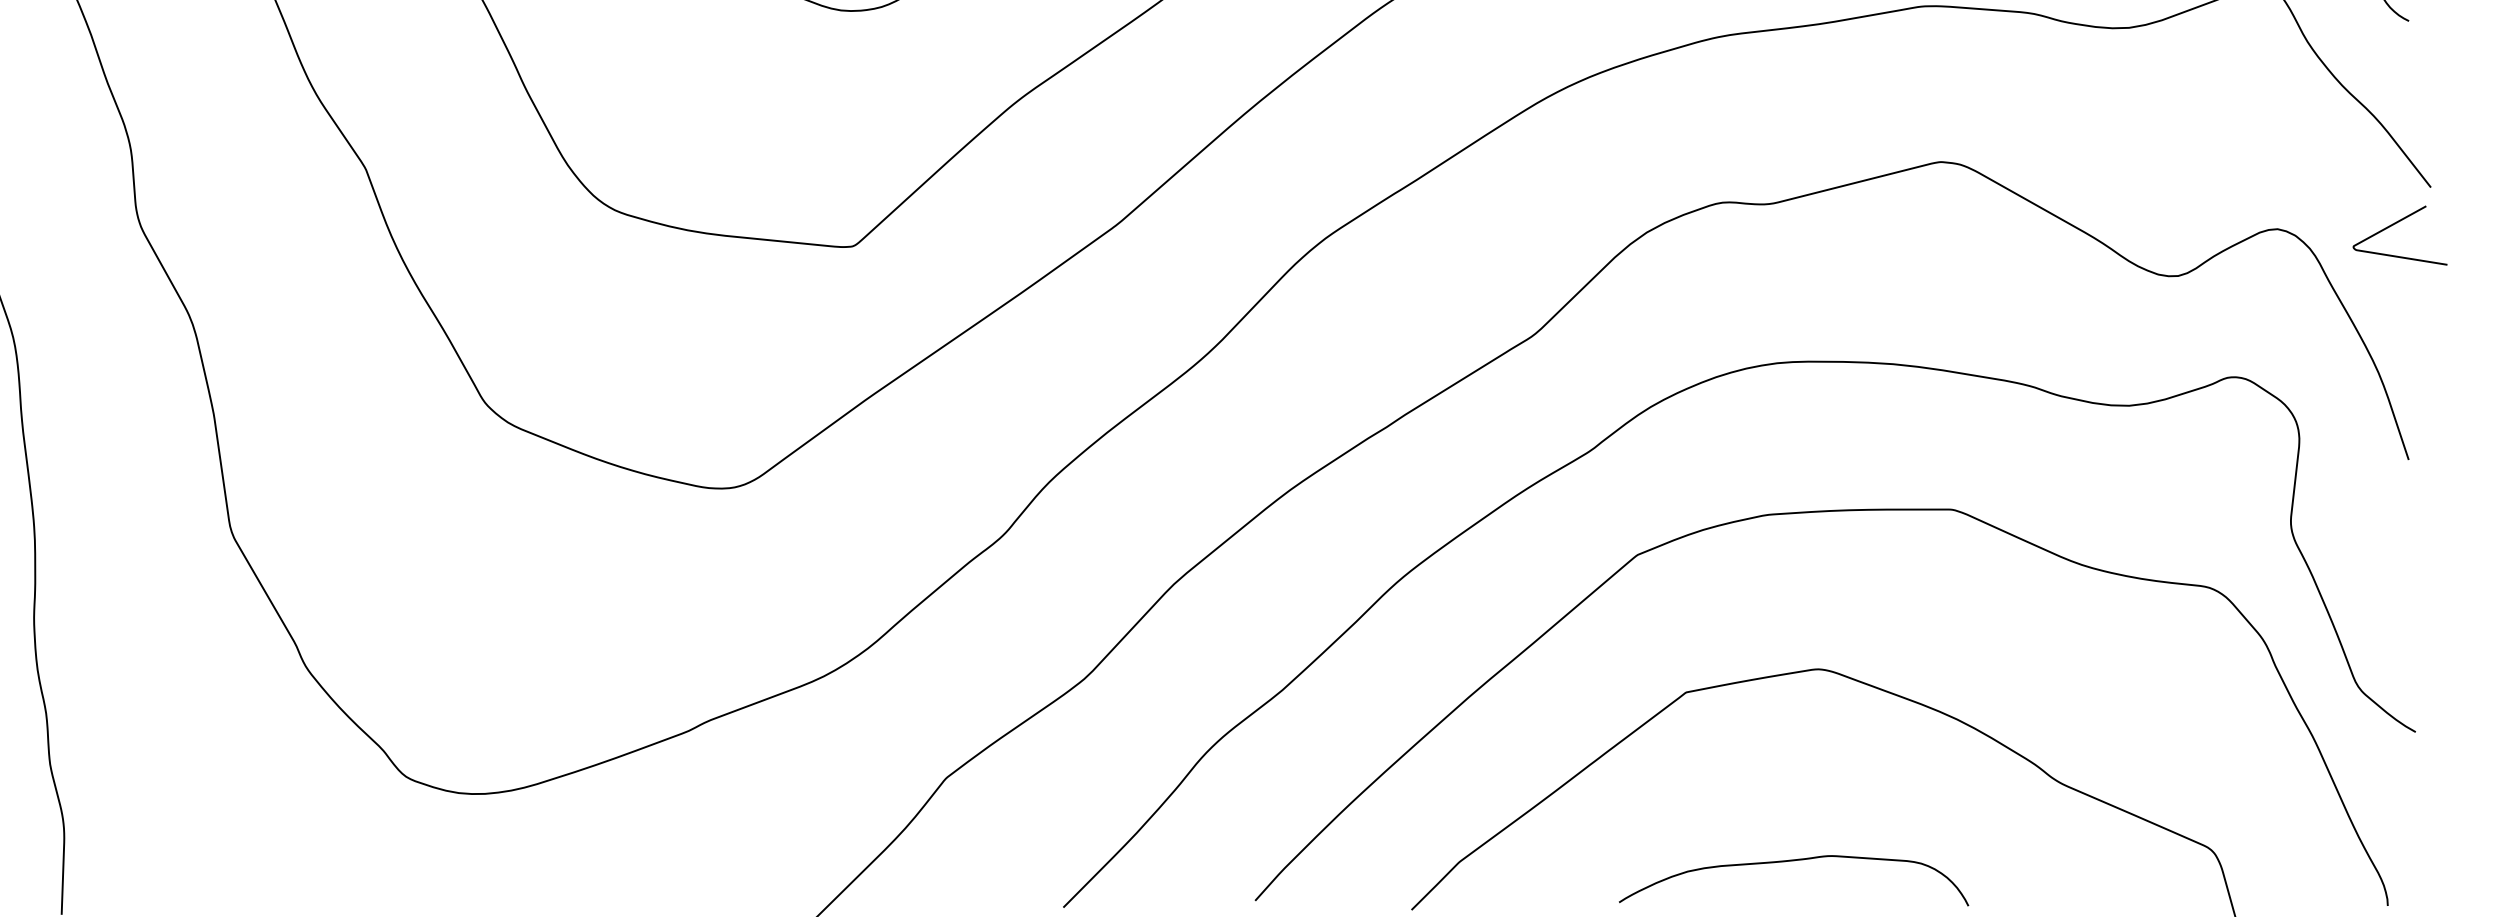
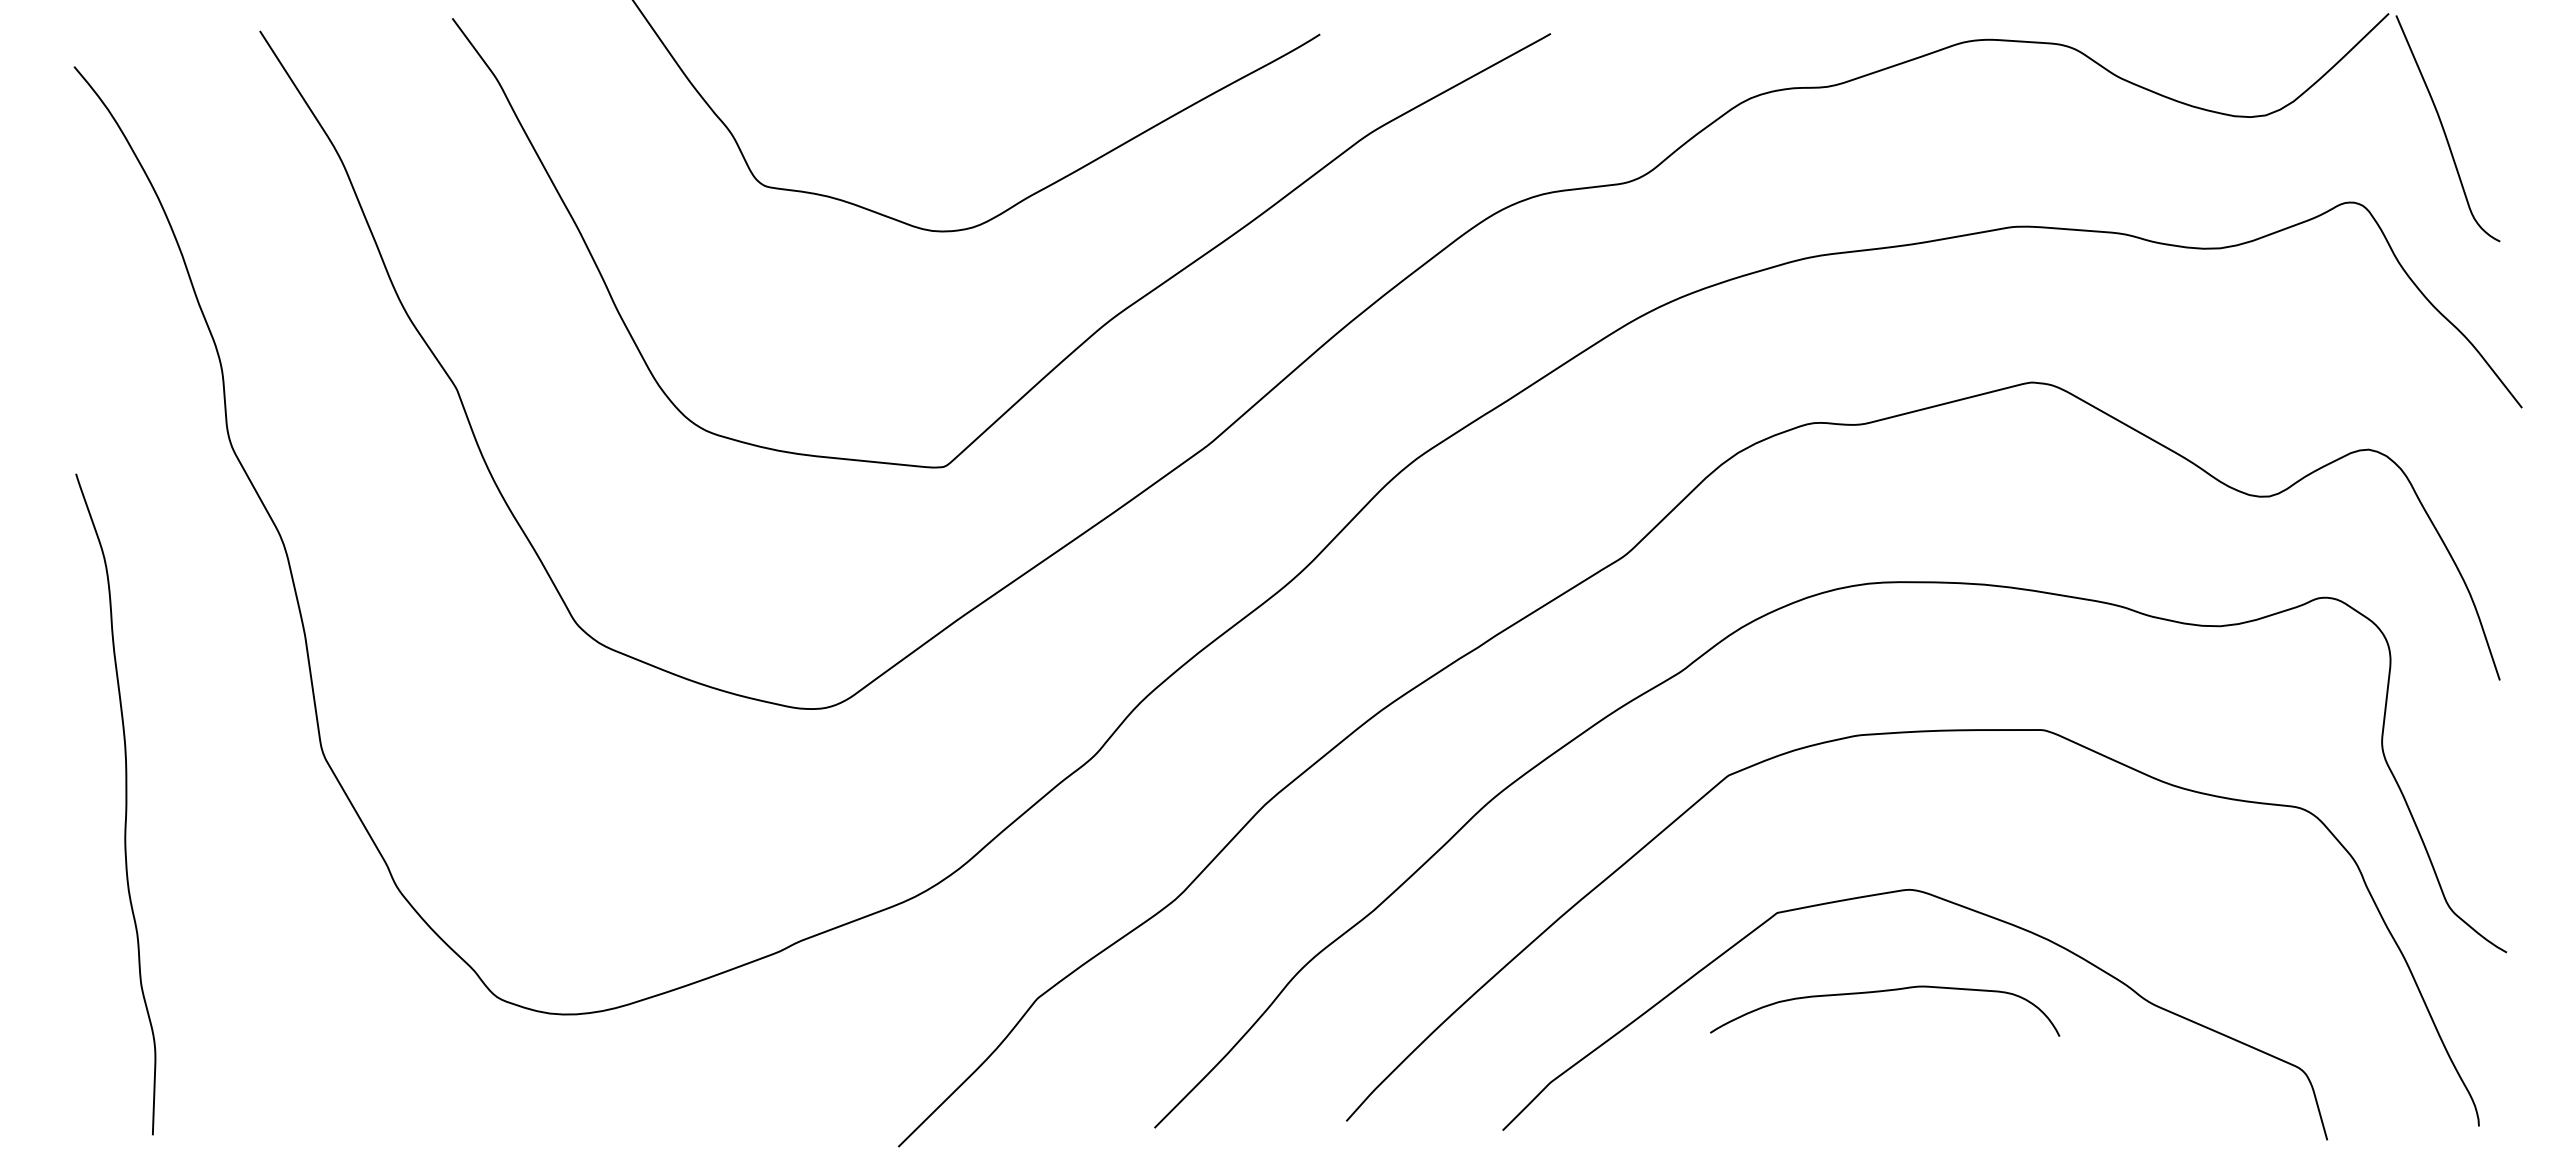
curve: (2394, 225) -> (2485, 445), removed
curve: (1789, 862) -> (1880, 992), moved

